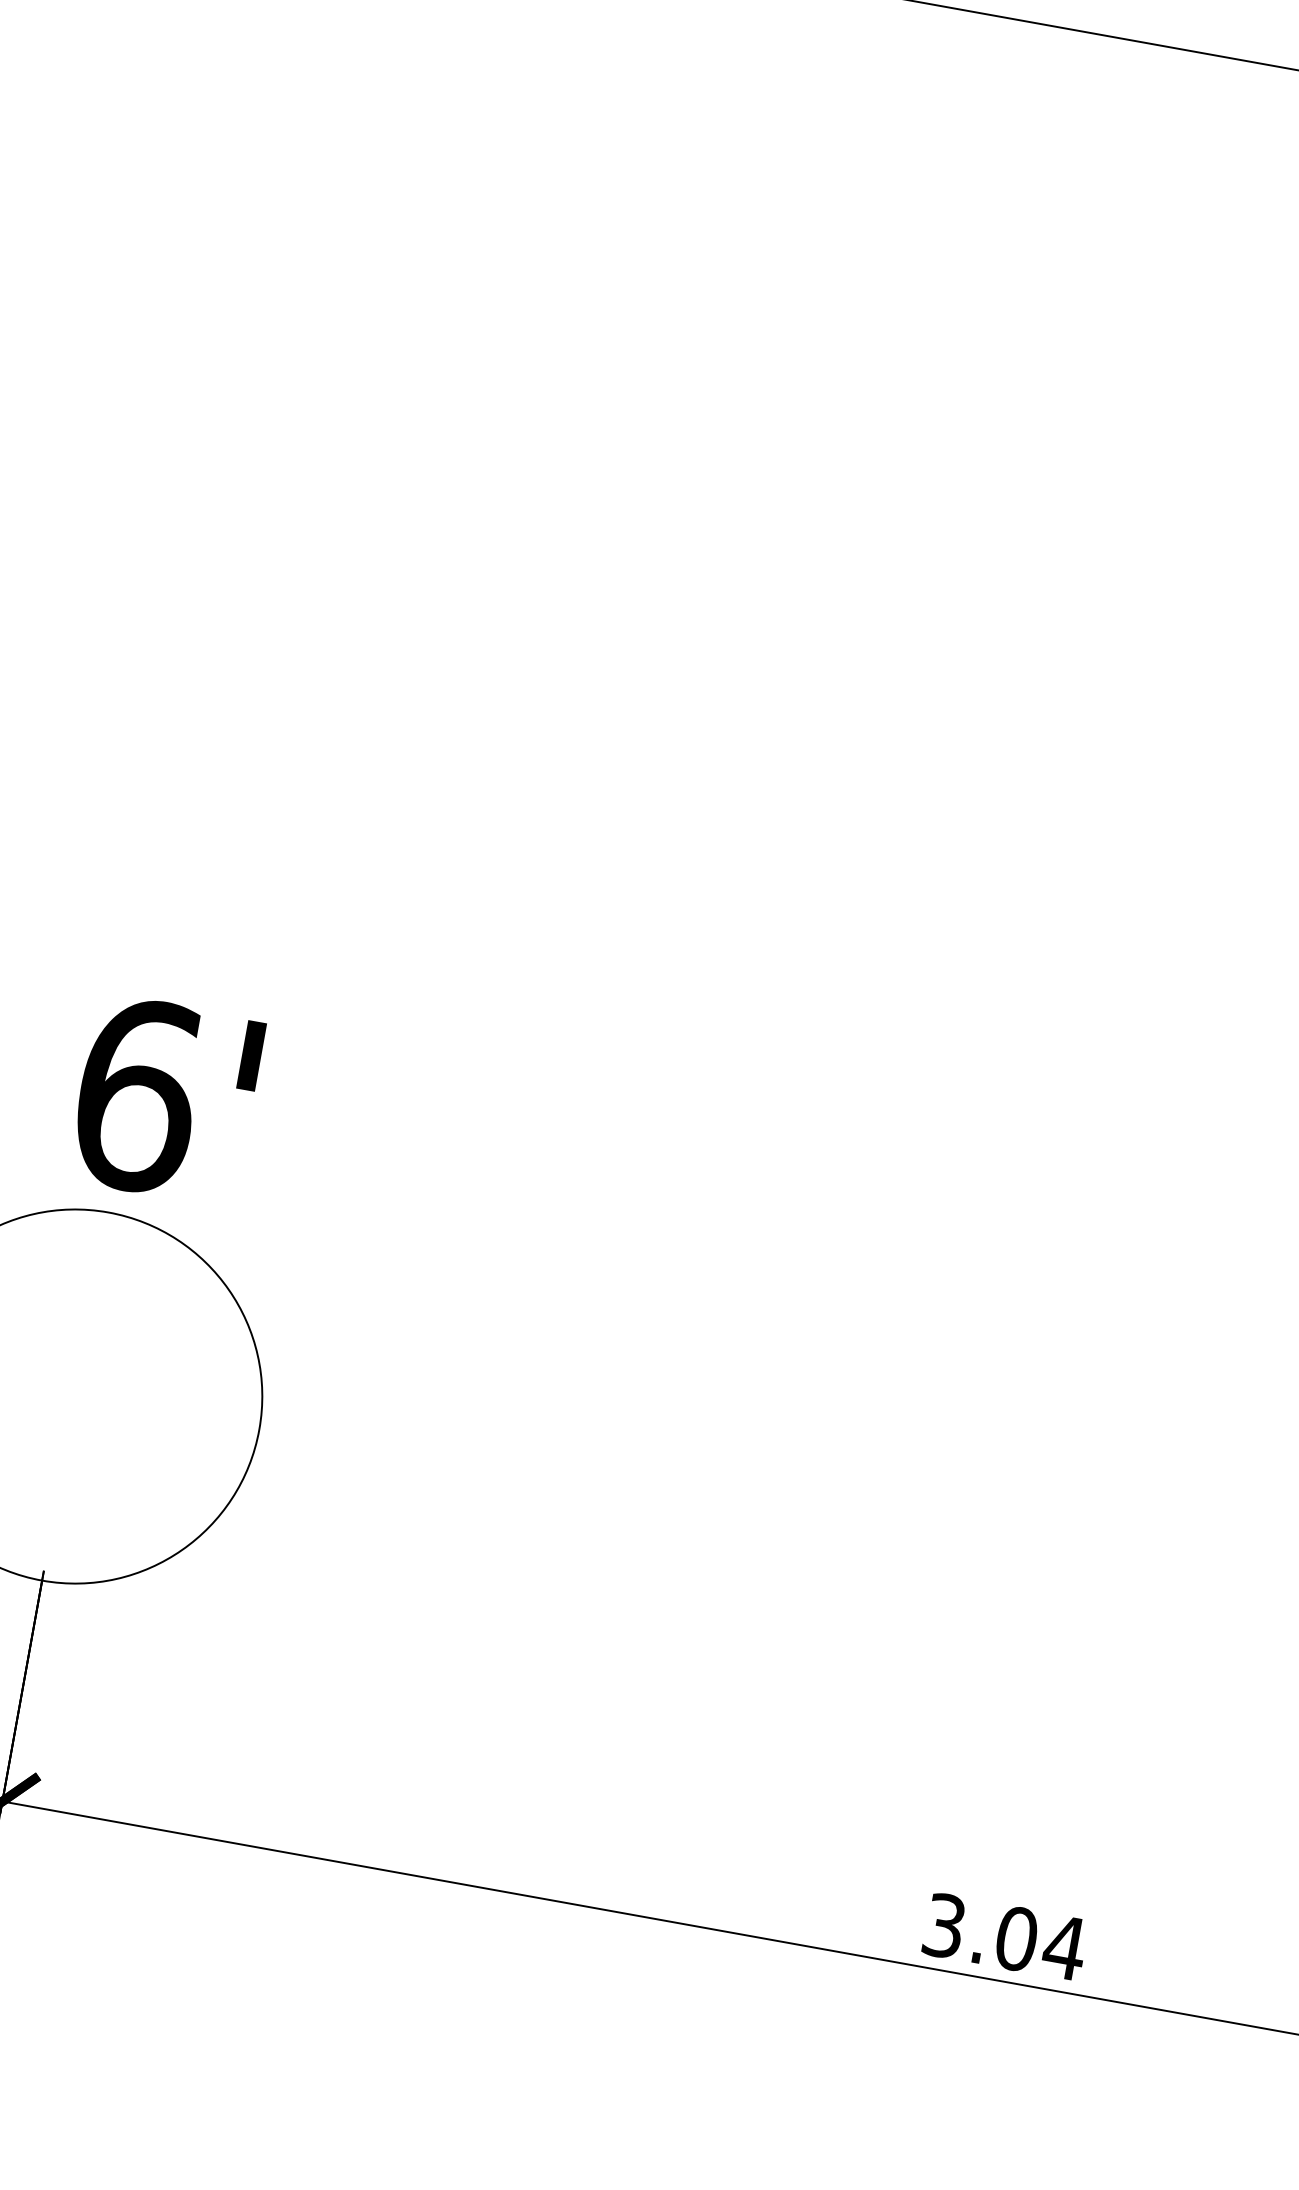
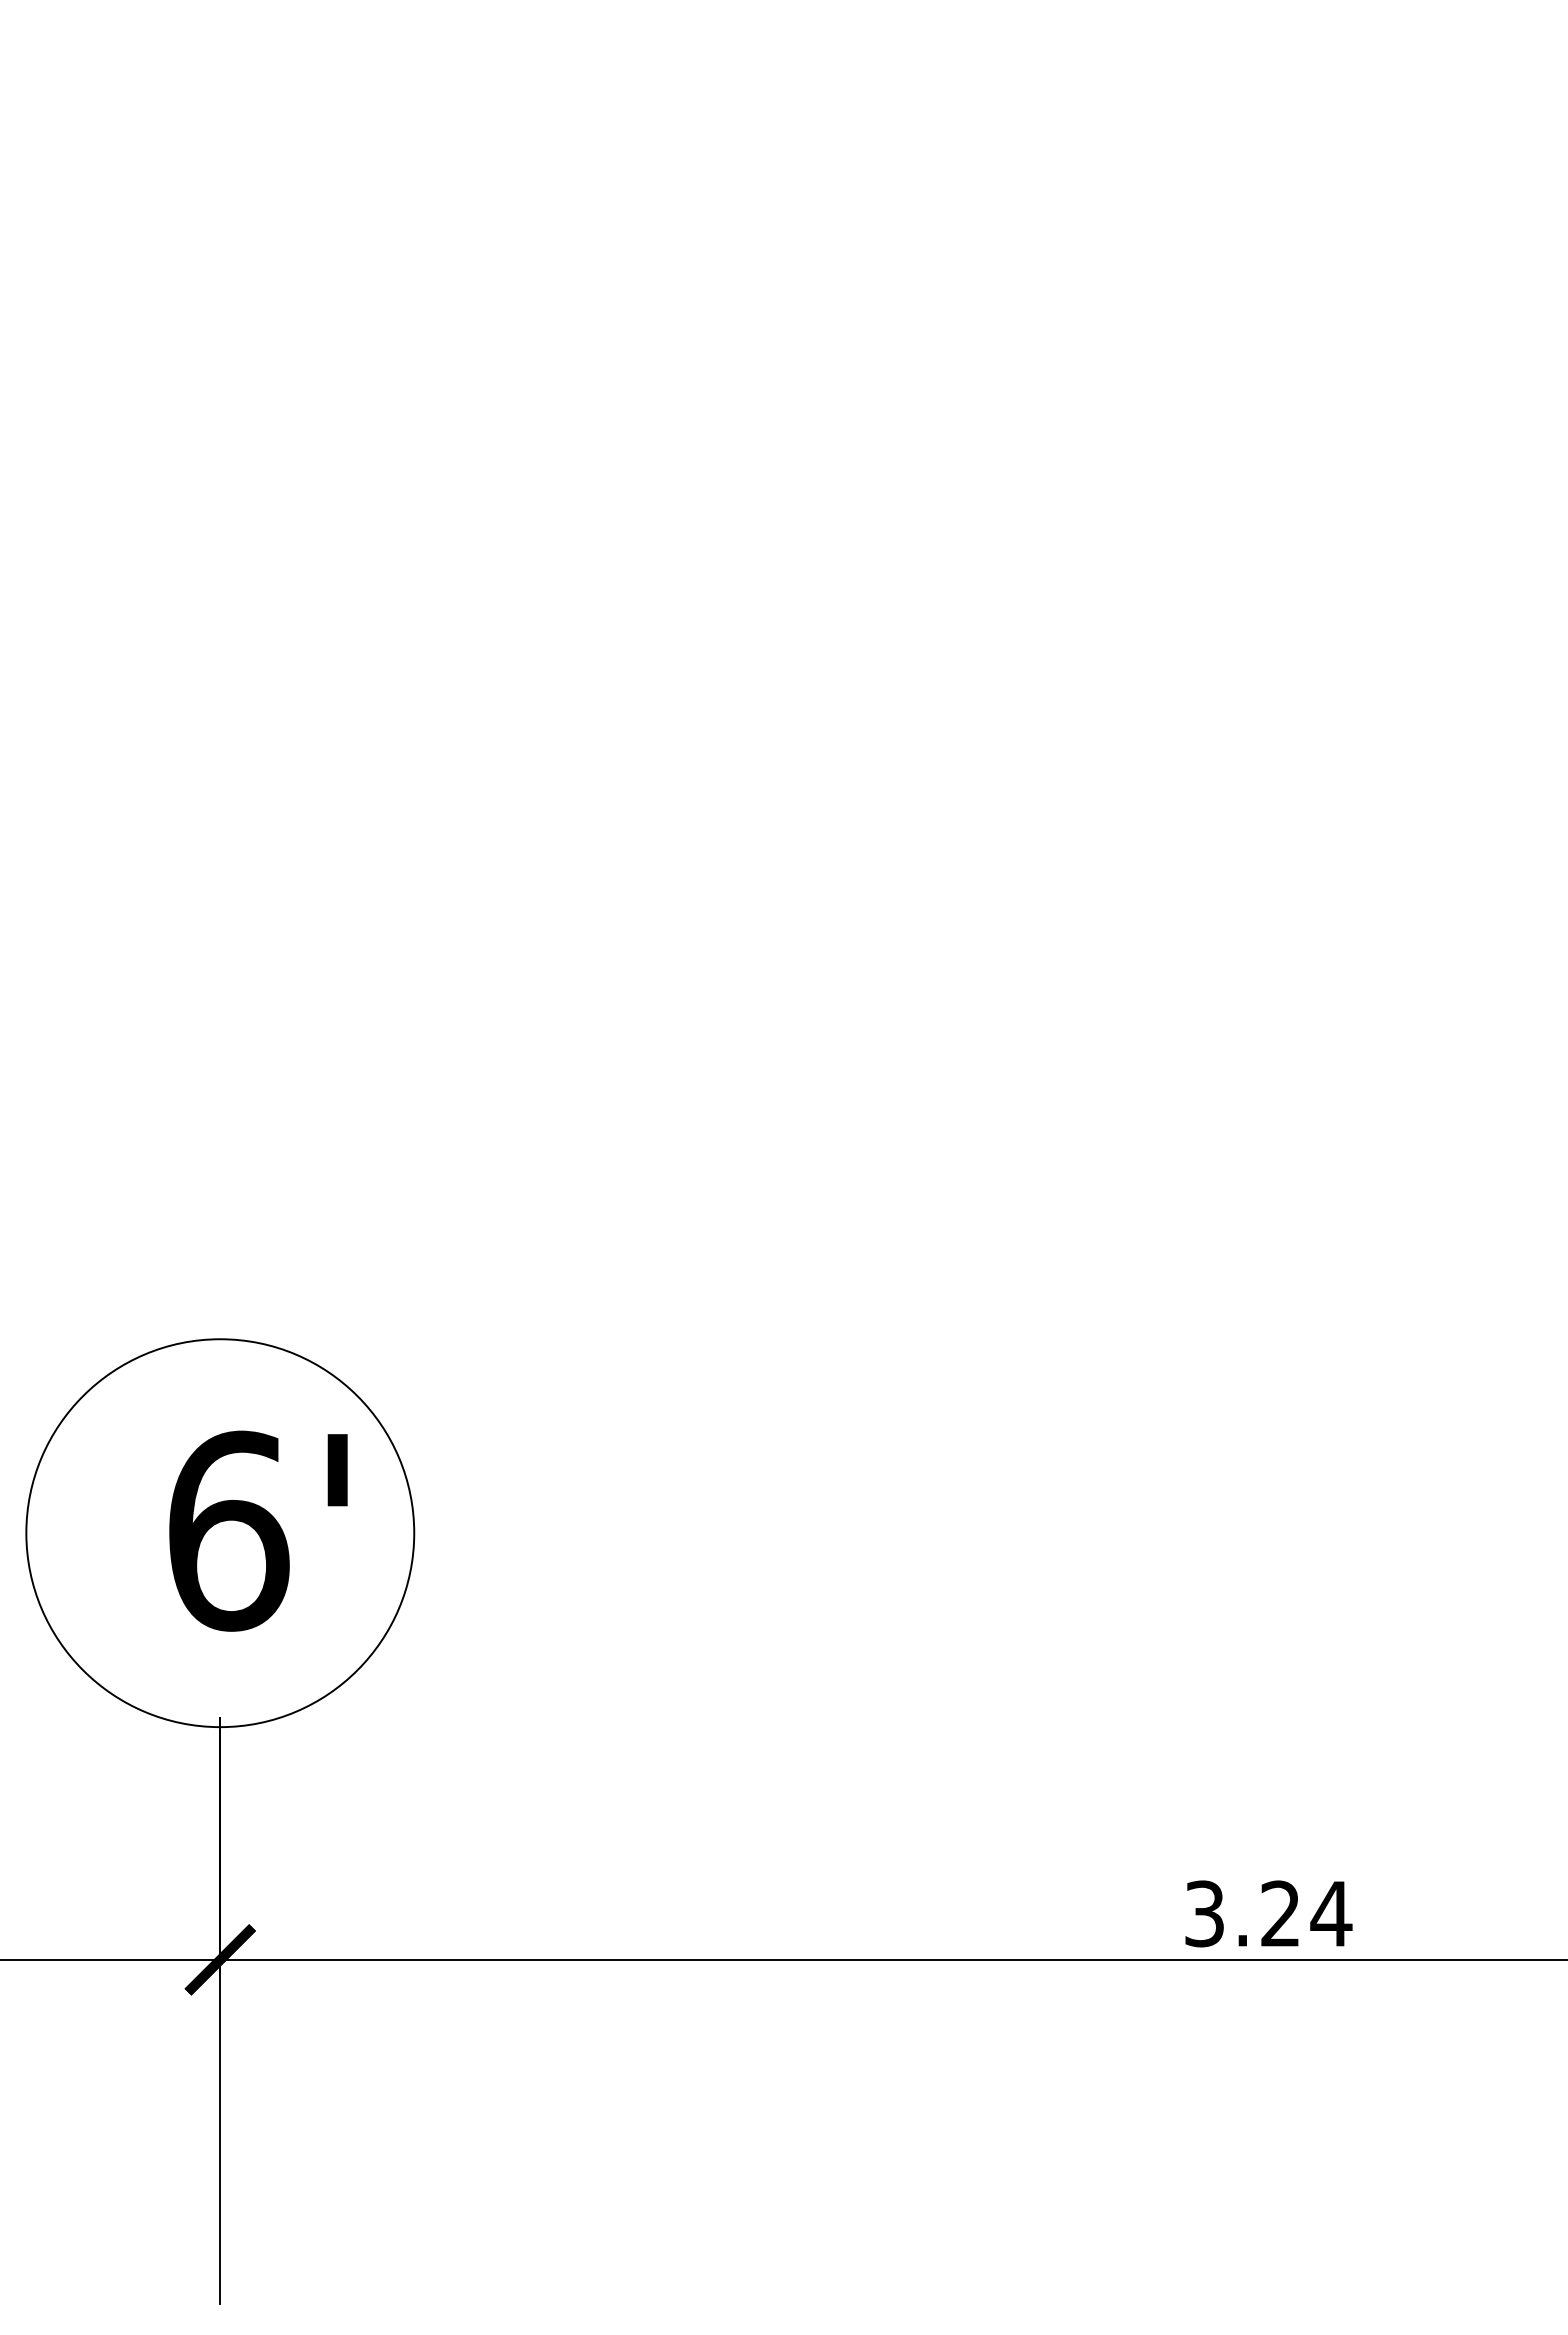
text: (166, 1099) -> (258, 1530), moved
text: (1016, 1938) -> (1280, 1913), 3.04 -> 3.24

